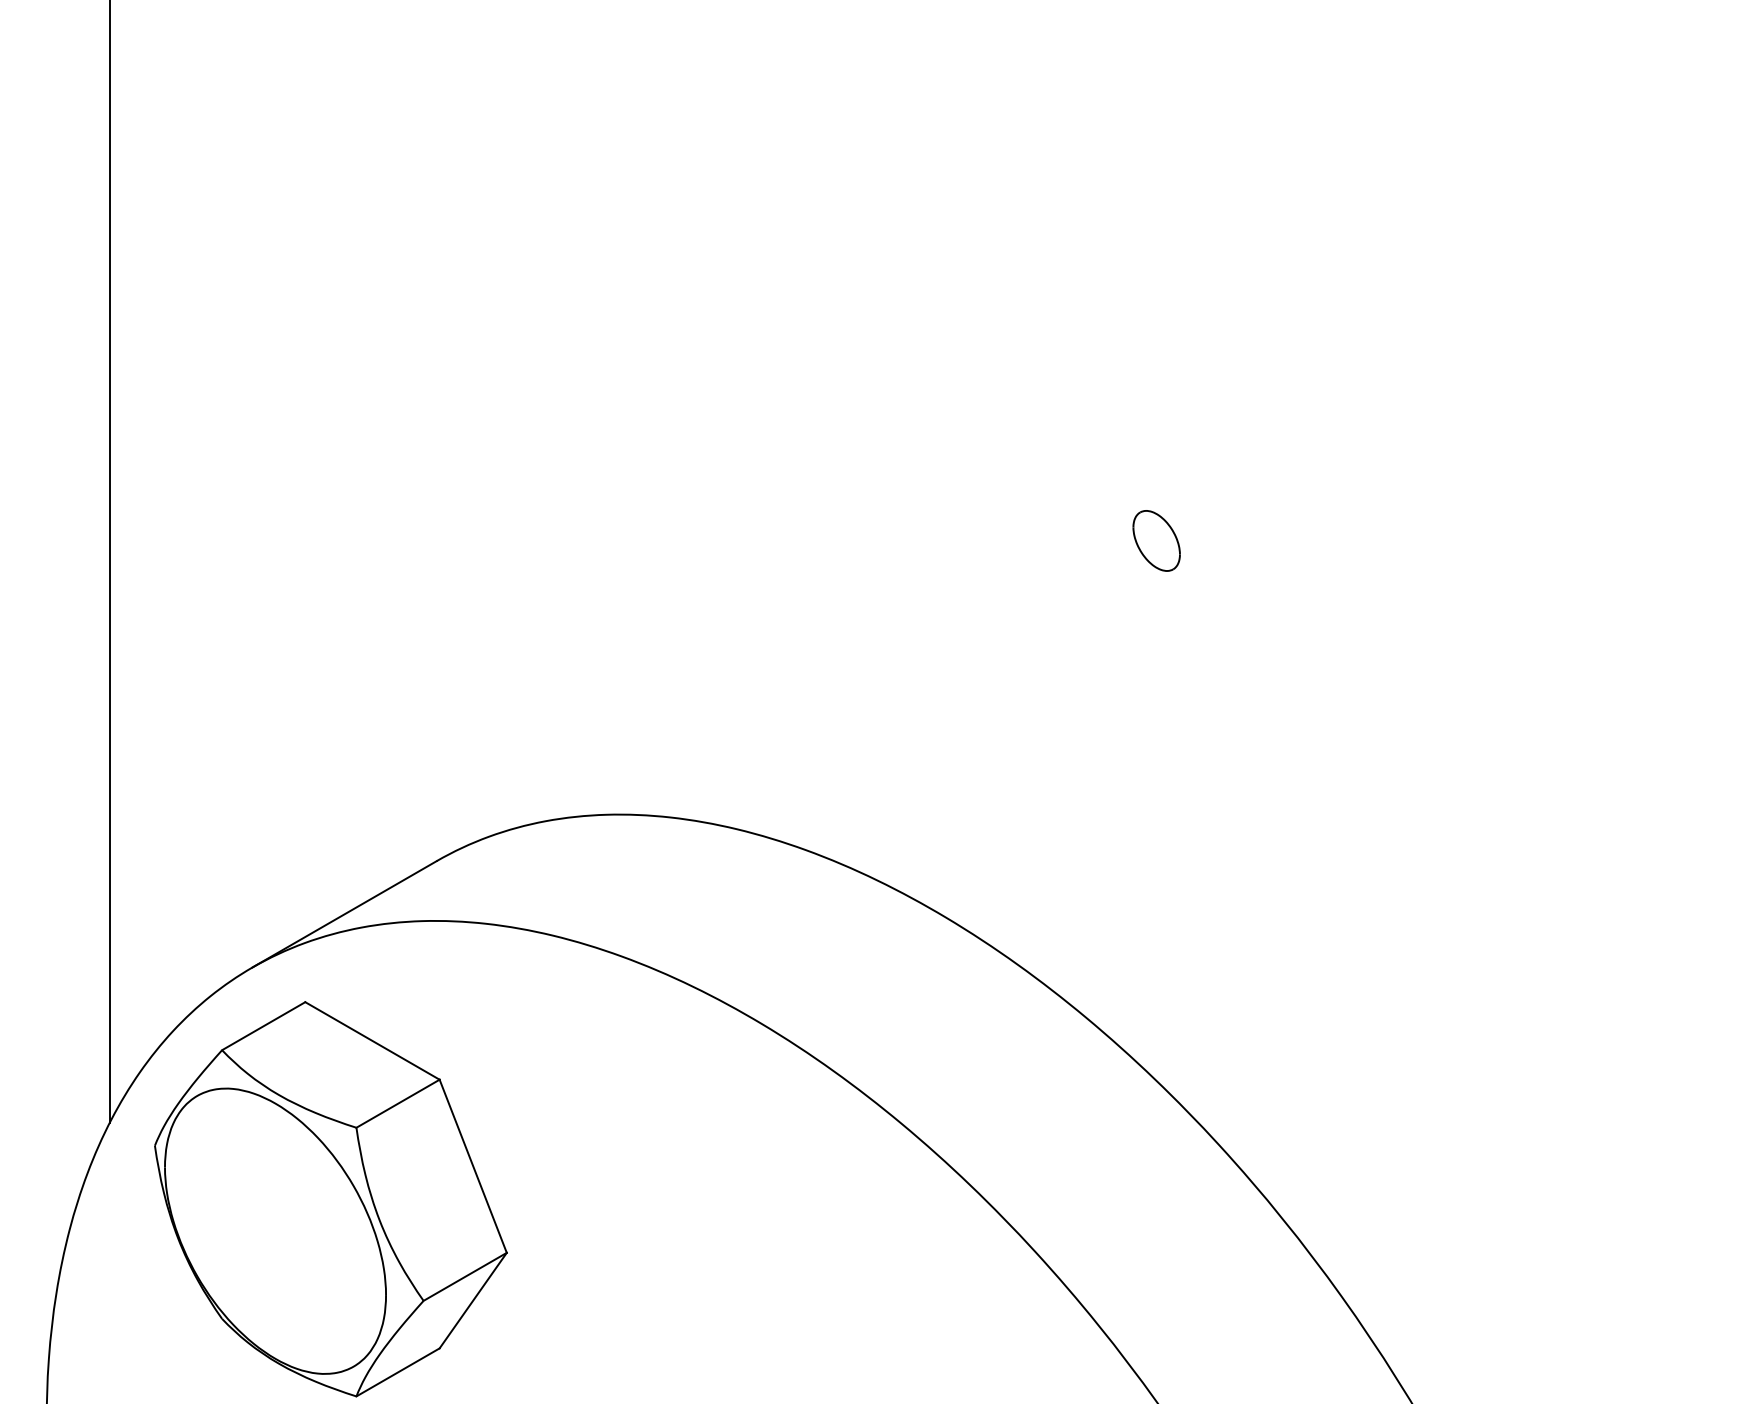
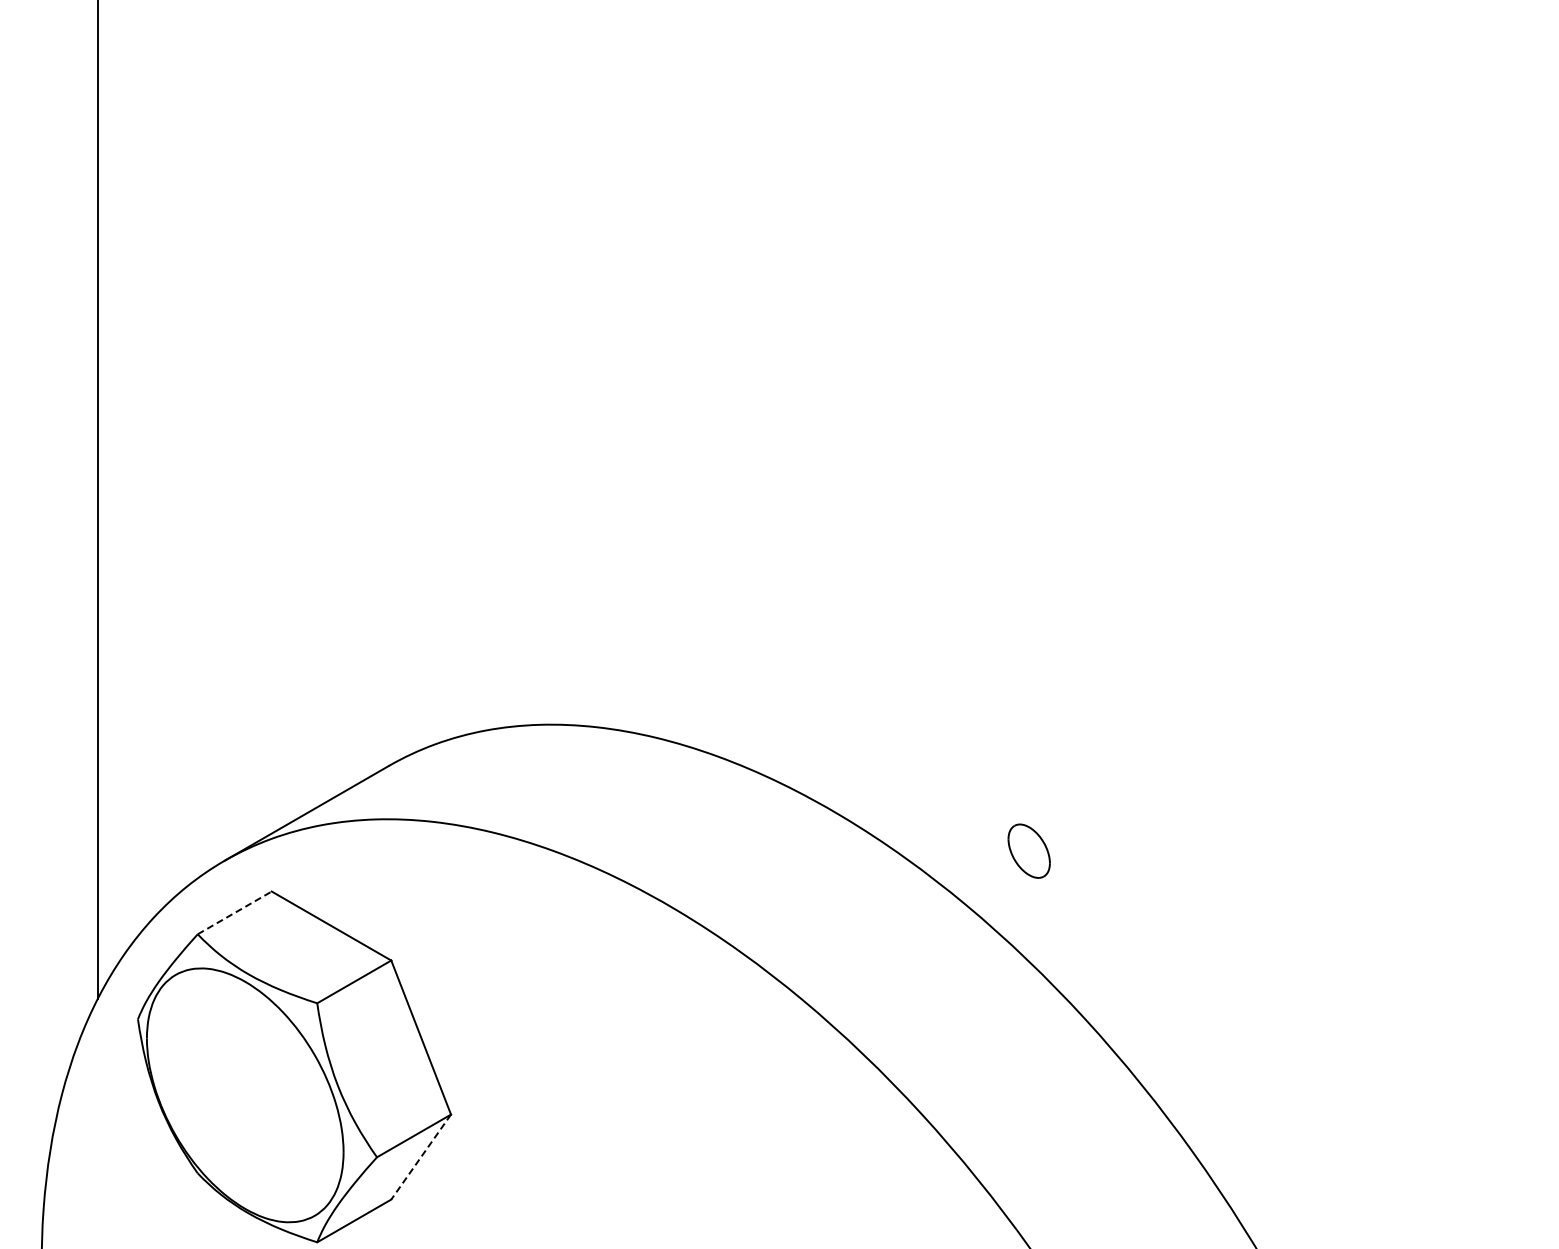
part: (1155, 540) -> (1028, 850), moved
line: (263, 1025) -> (234, 912), solid -> dashed
line: (473, 1301) -> (421, 1157), solid -> dashed

